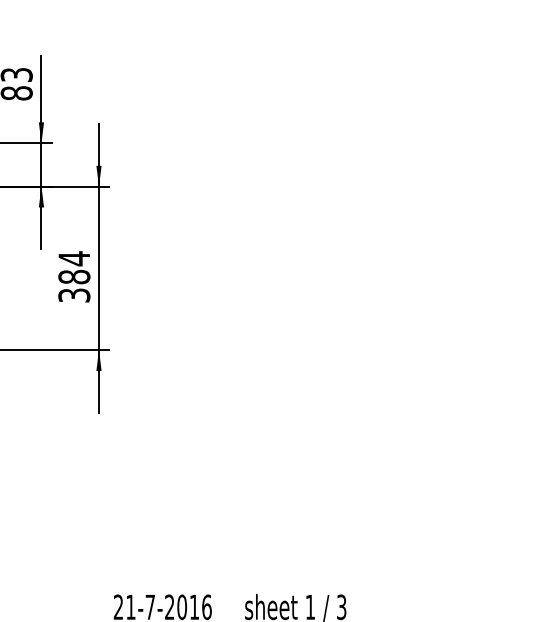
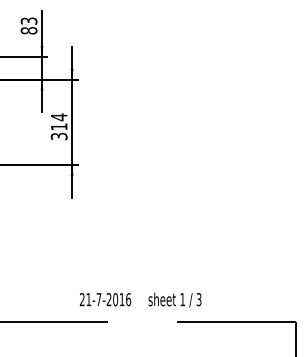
text: (72, 276) -> (58, 126), 384 -> 314

